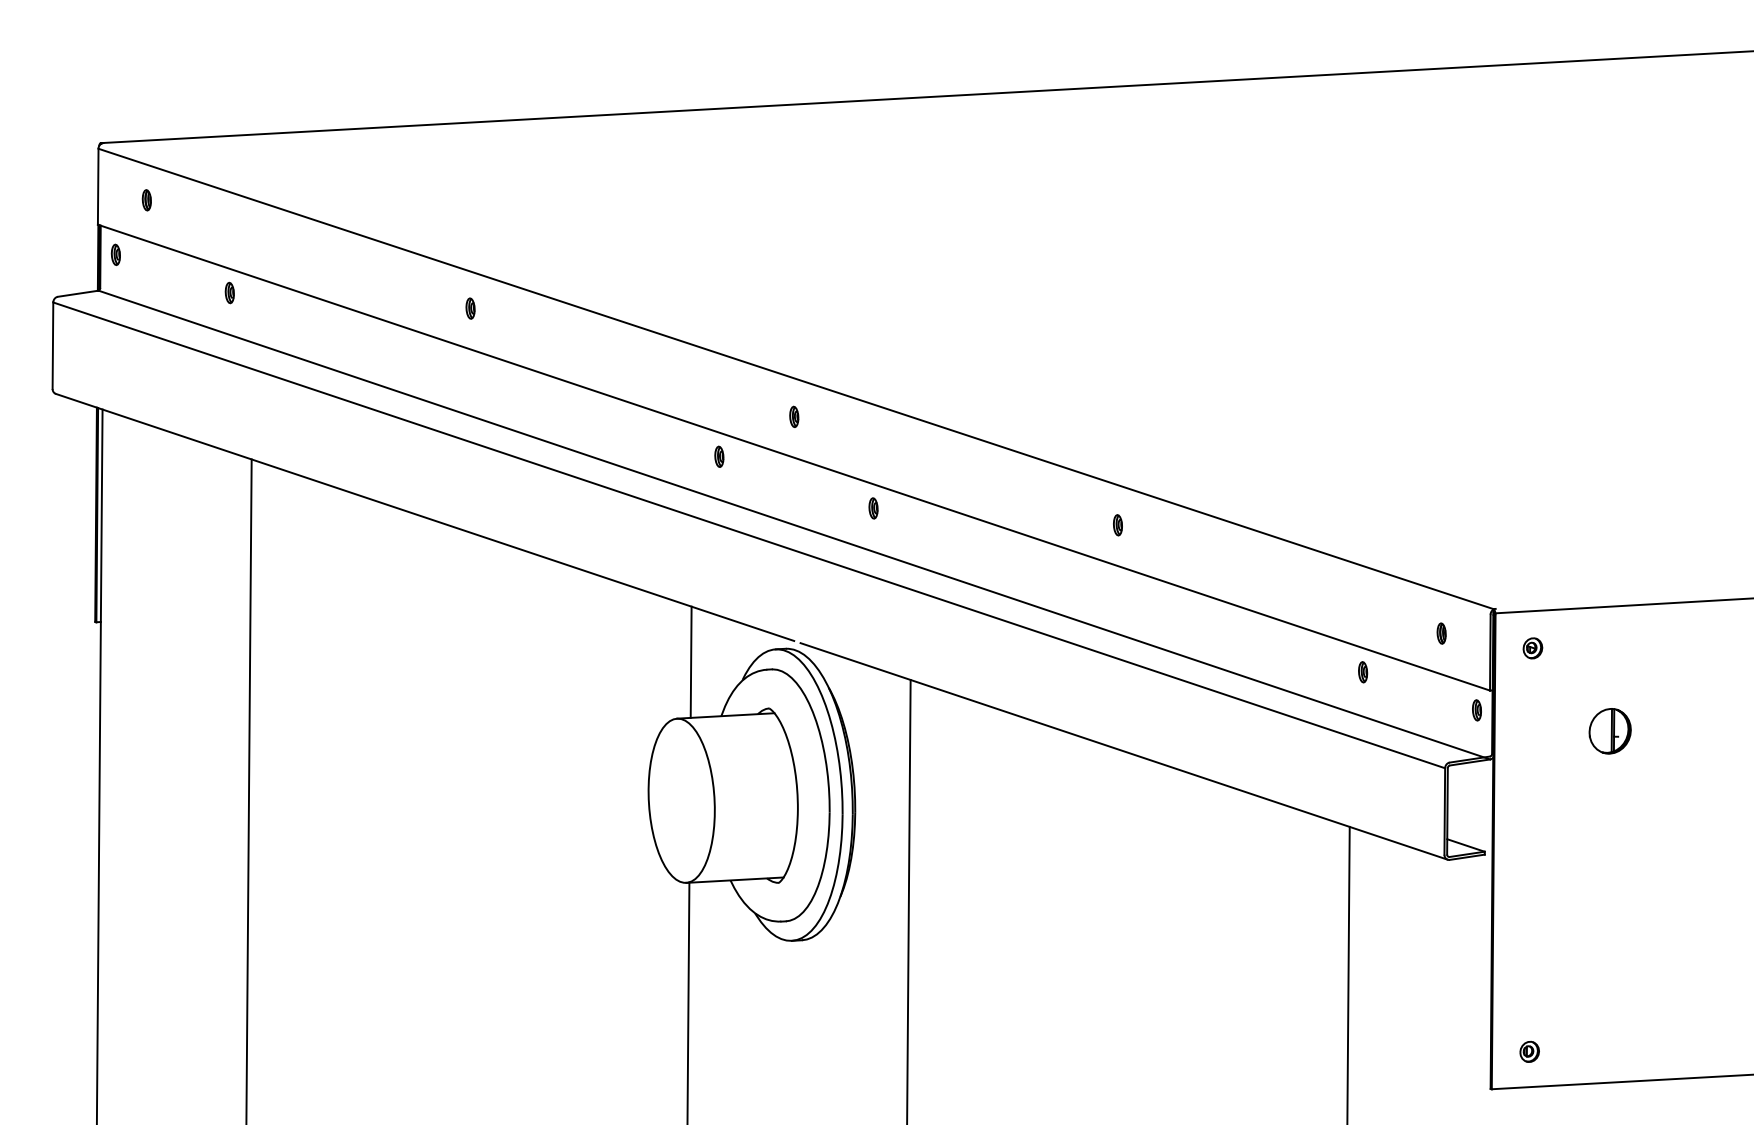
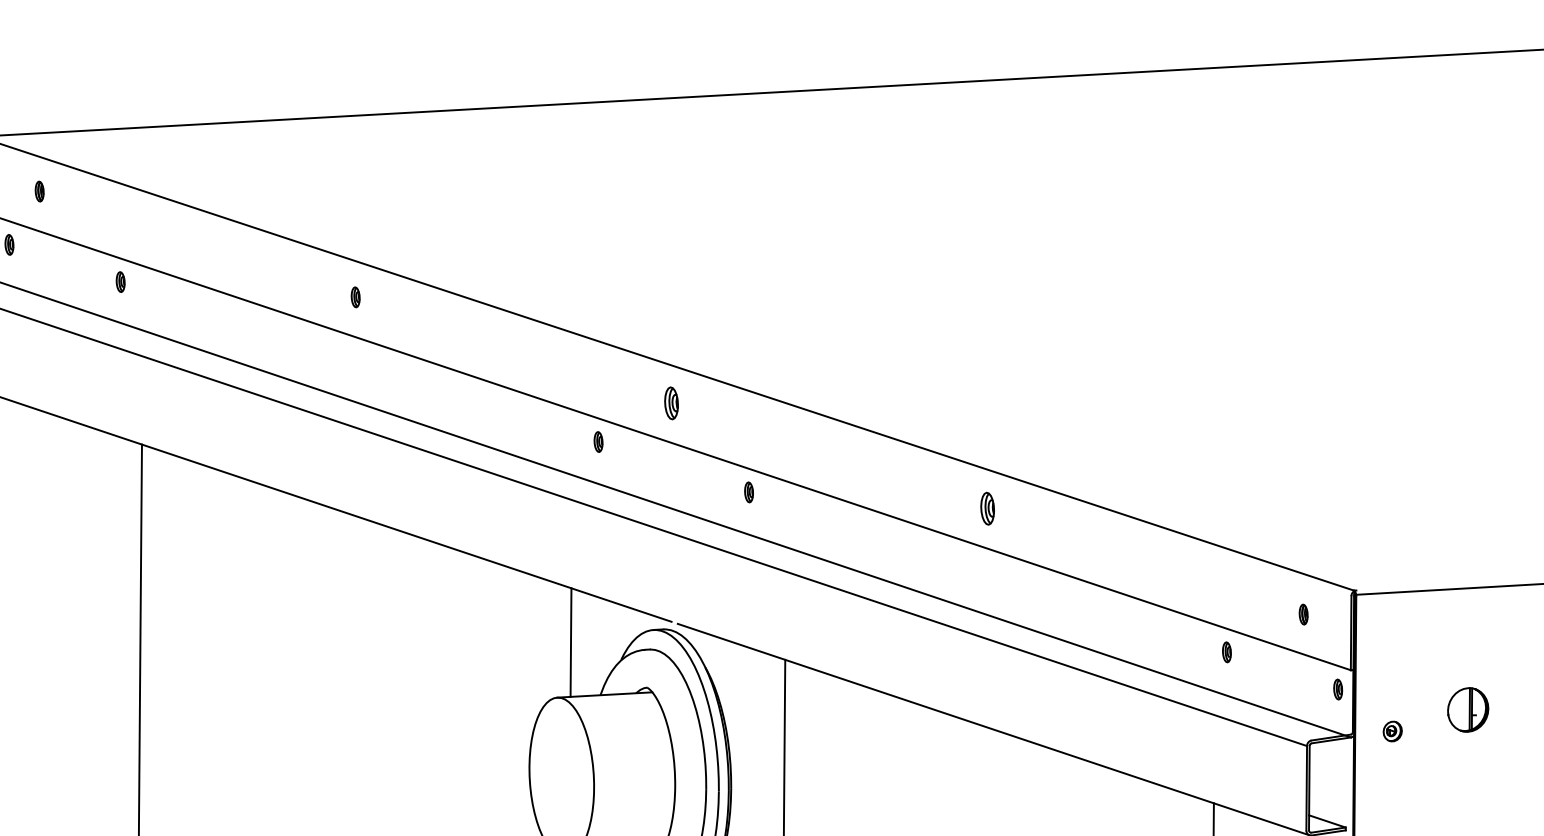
part: (794, 416) -> (671, 402), size x1.6
part: (1117, 525) -> (987, 509), size x1.6
part: (1532, 648) -> (1392, 731), moved

